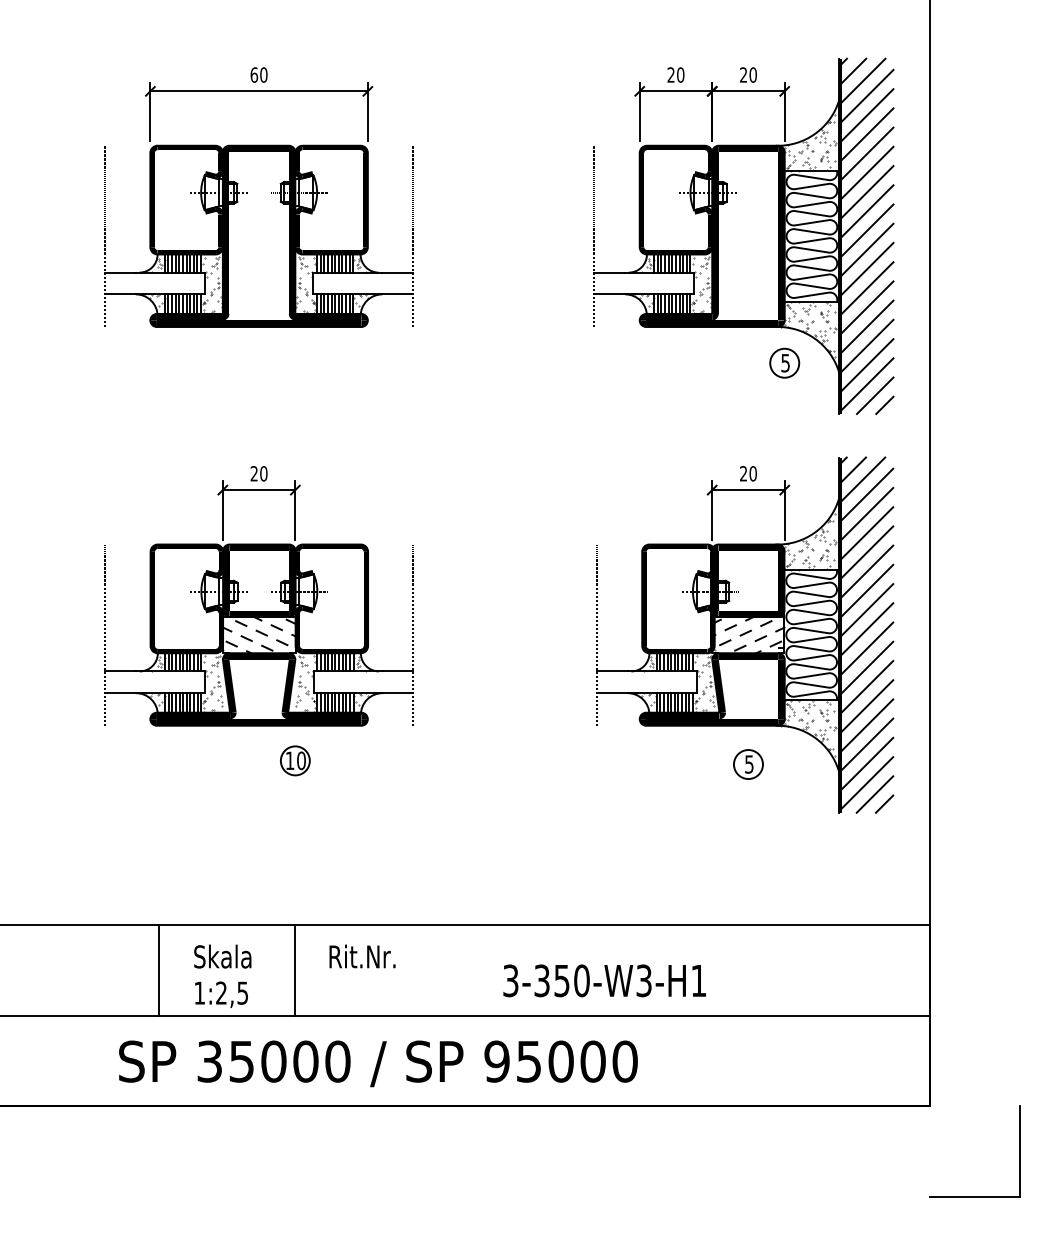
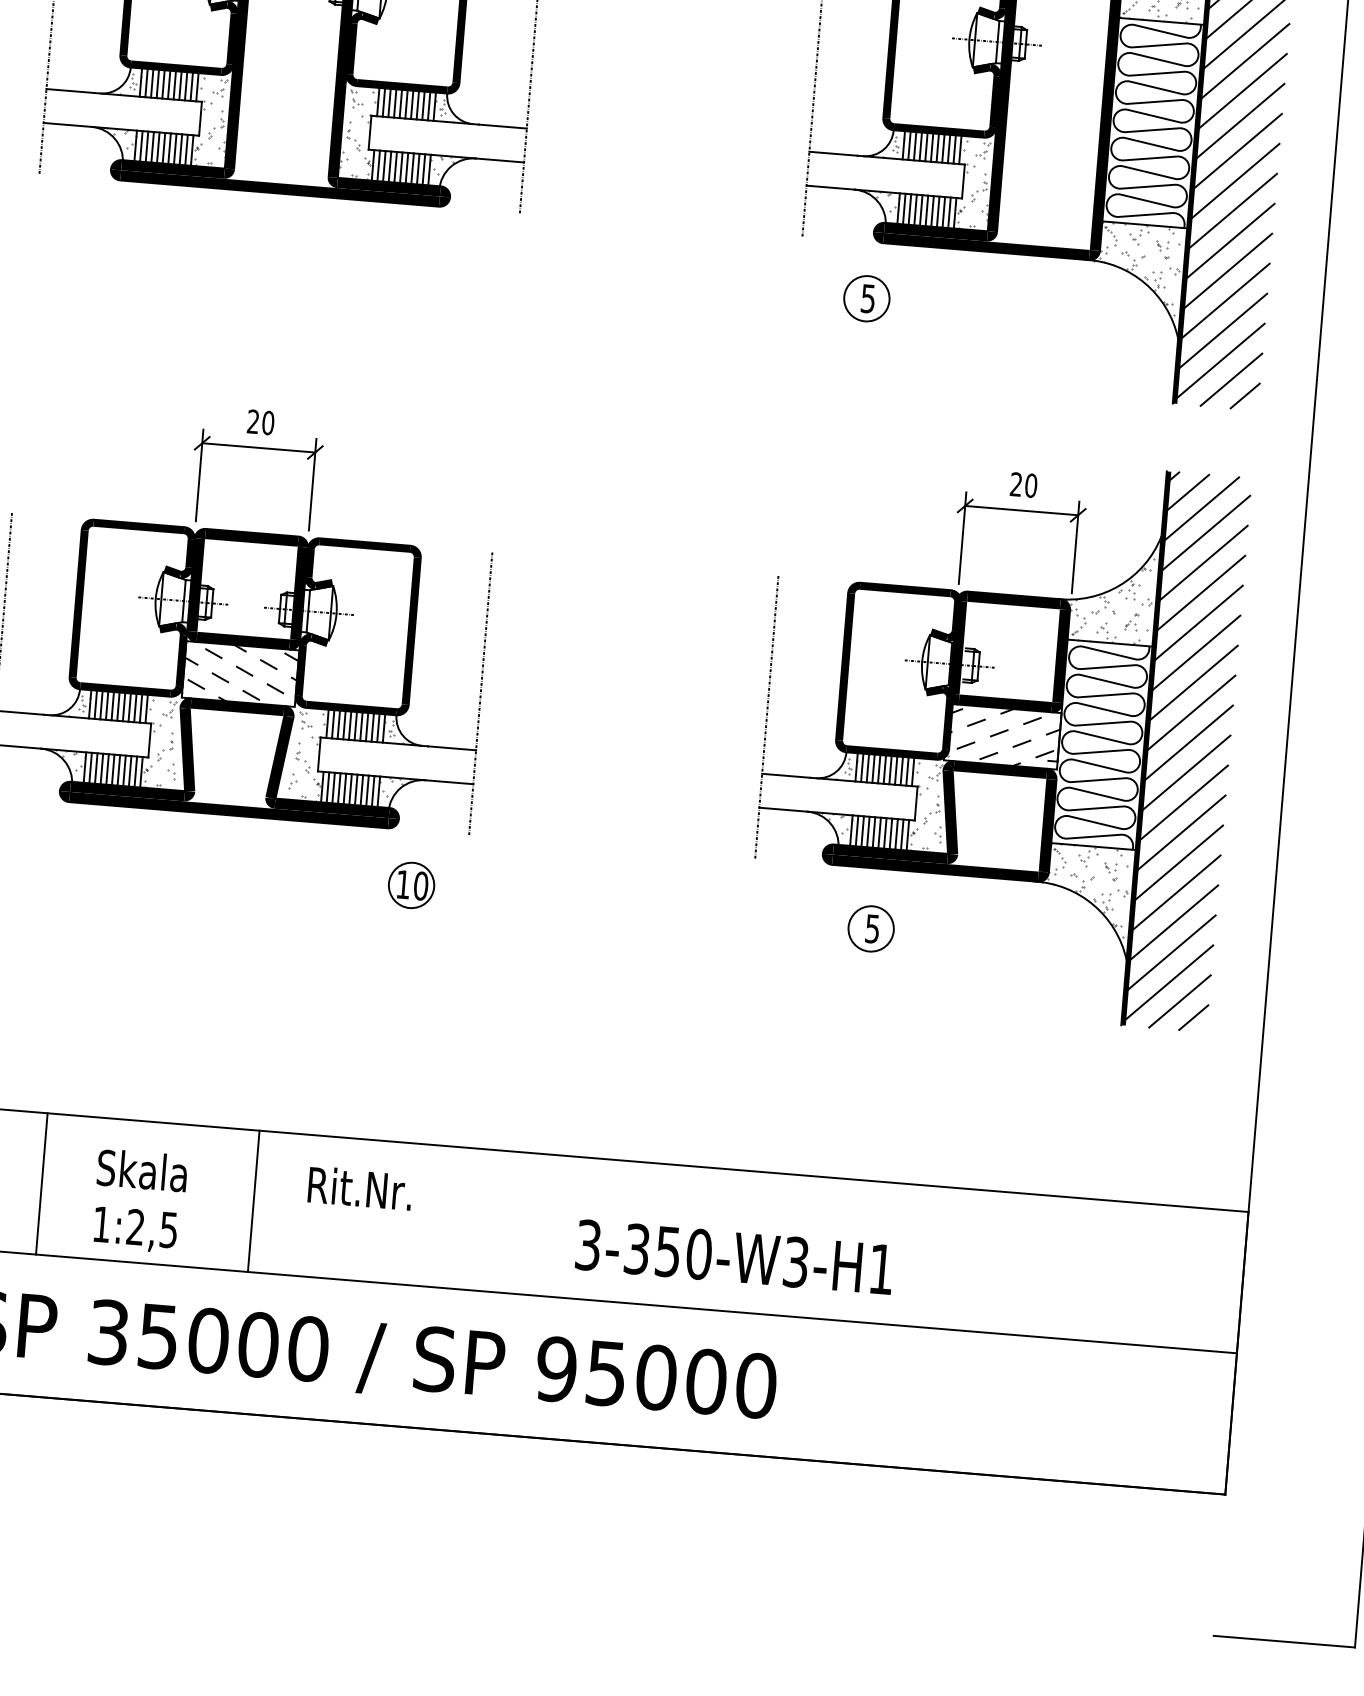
part: (784, 362) -> (866, 297), moved
part: (295, 760) -> (411, 884), moved
part: (748, 764) -> (871, 928), moved

